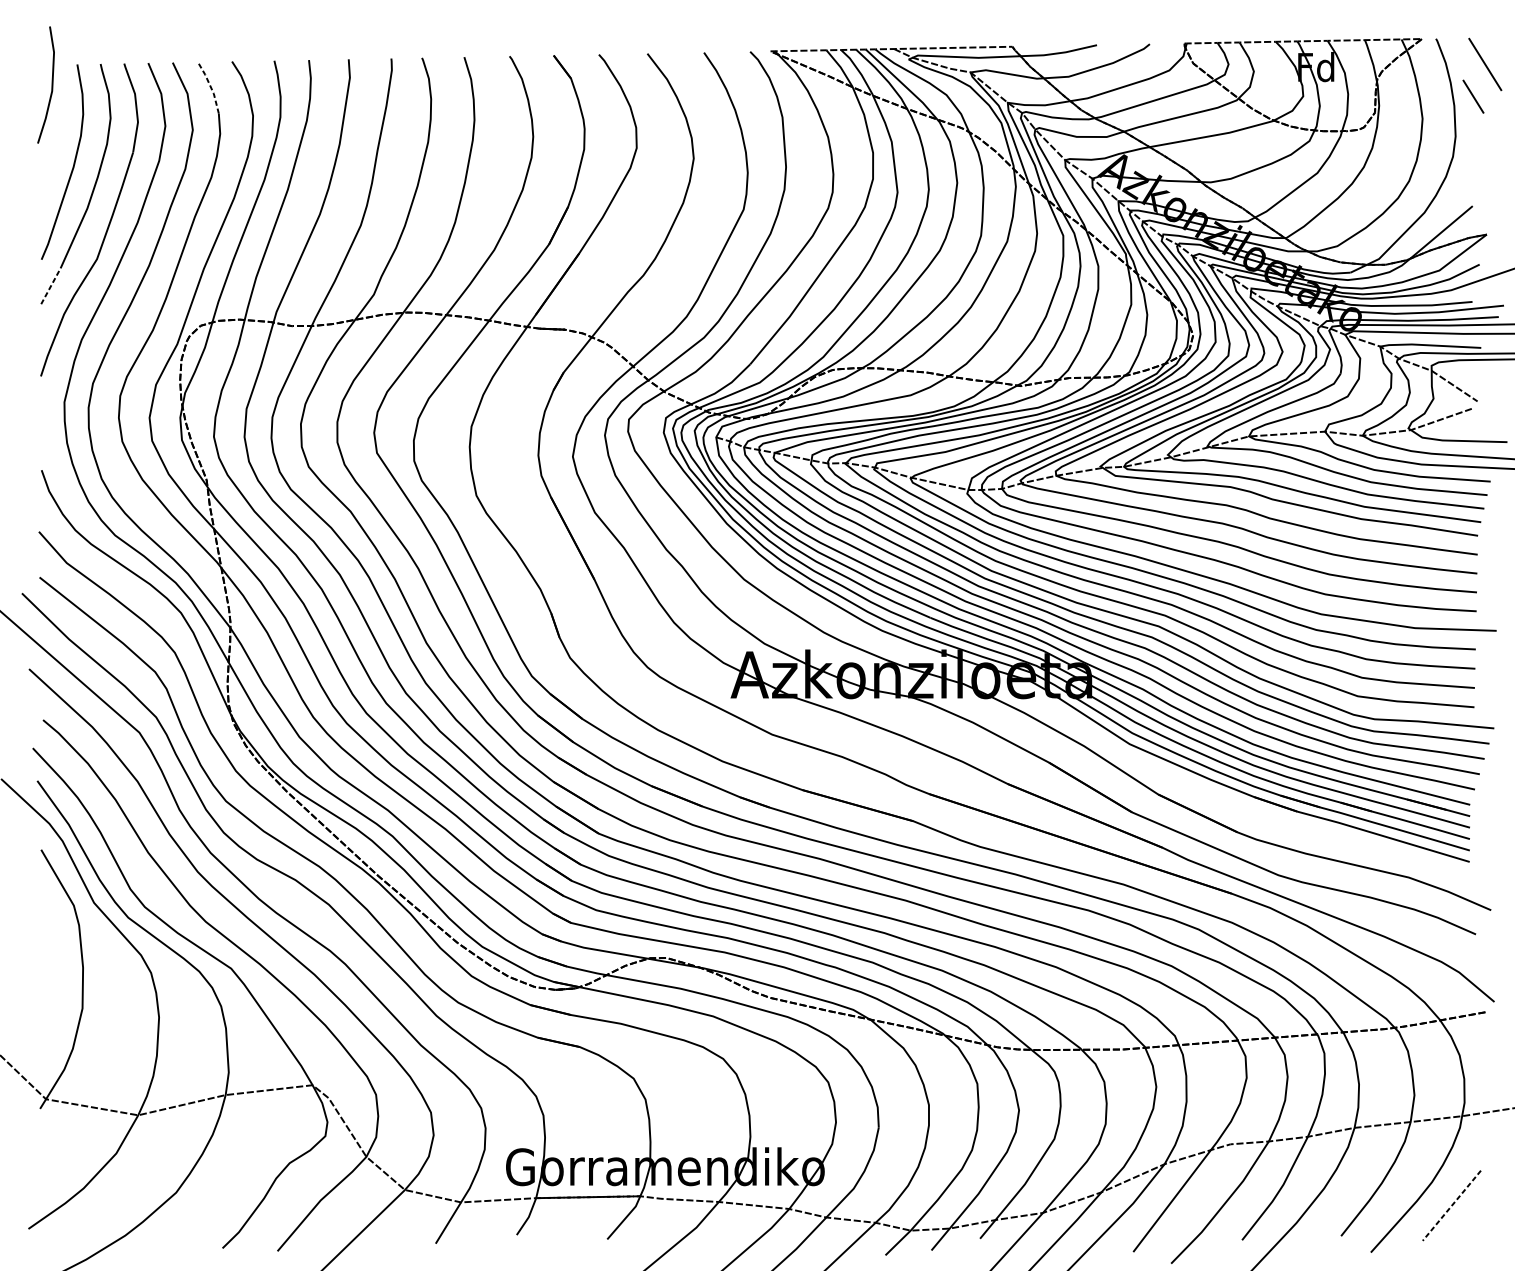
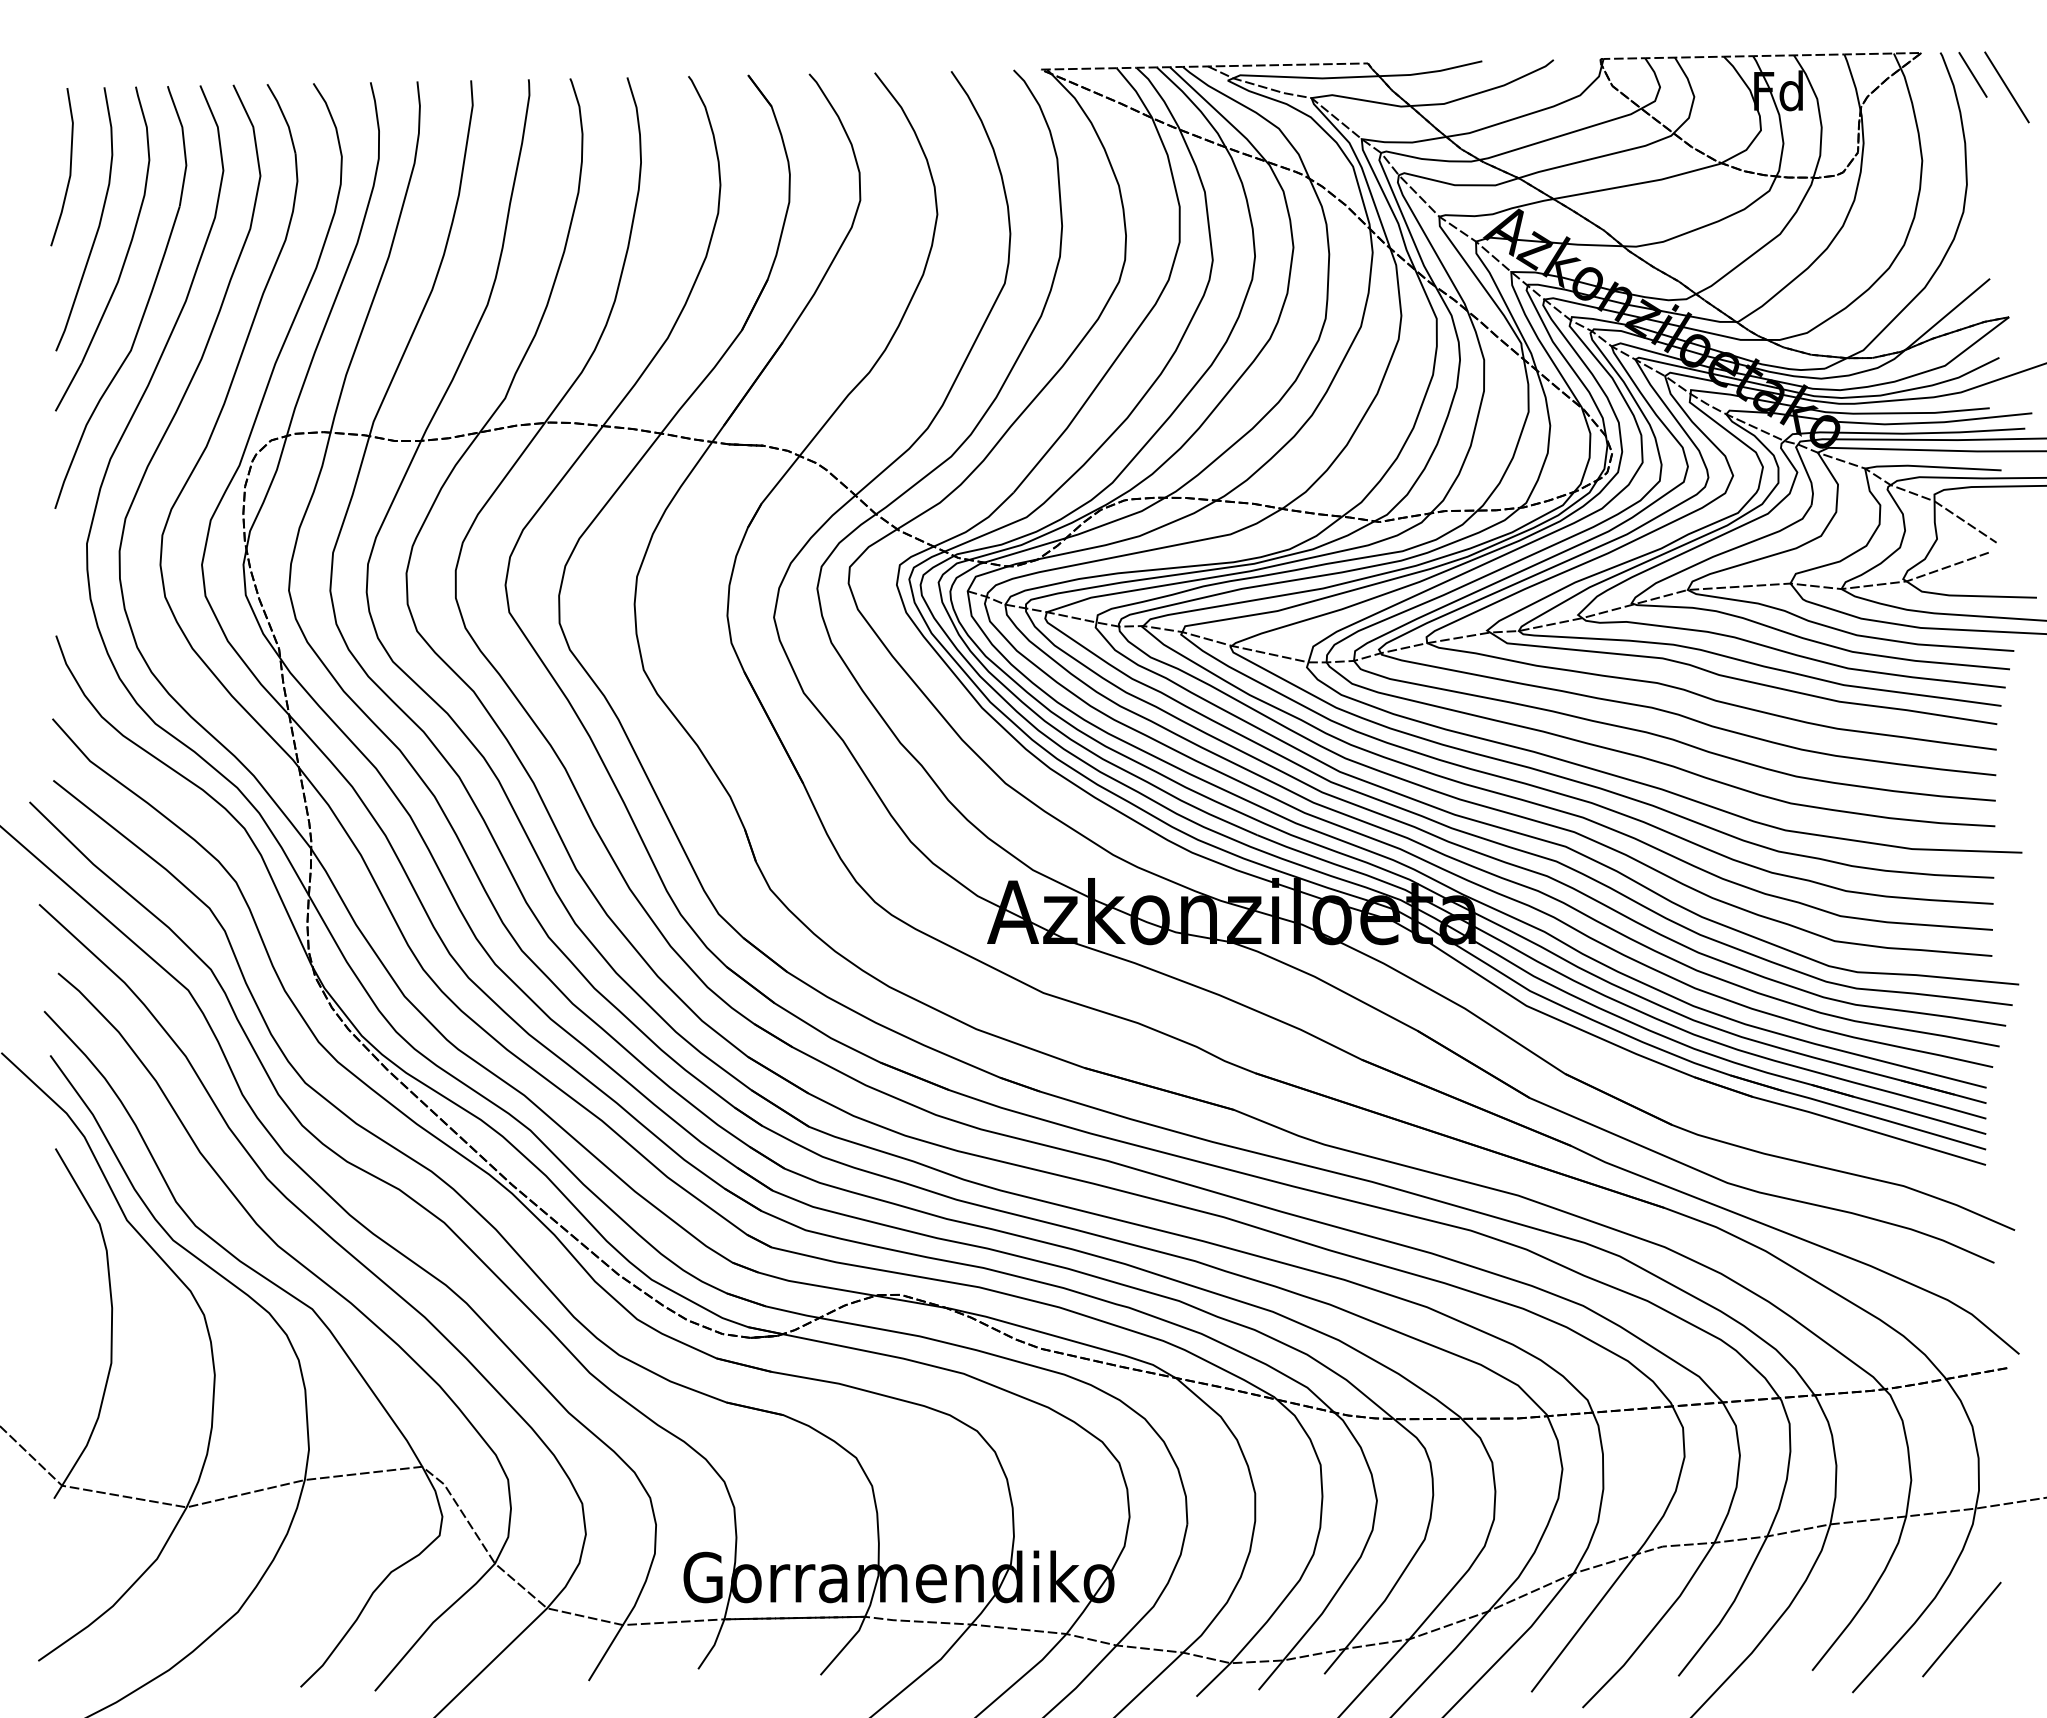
line: (51, 85) -> (69, 167), moved
line: (210, 86) -> (284, 117), dashed -> solid
line: (1473, 96) -> (1972, 74), moved
line: (50, 286) -> (68, 387), dashed -> solid
line: (1451, 1205) -> (1961, 1629), dashed -> solid

